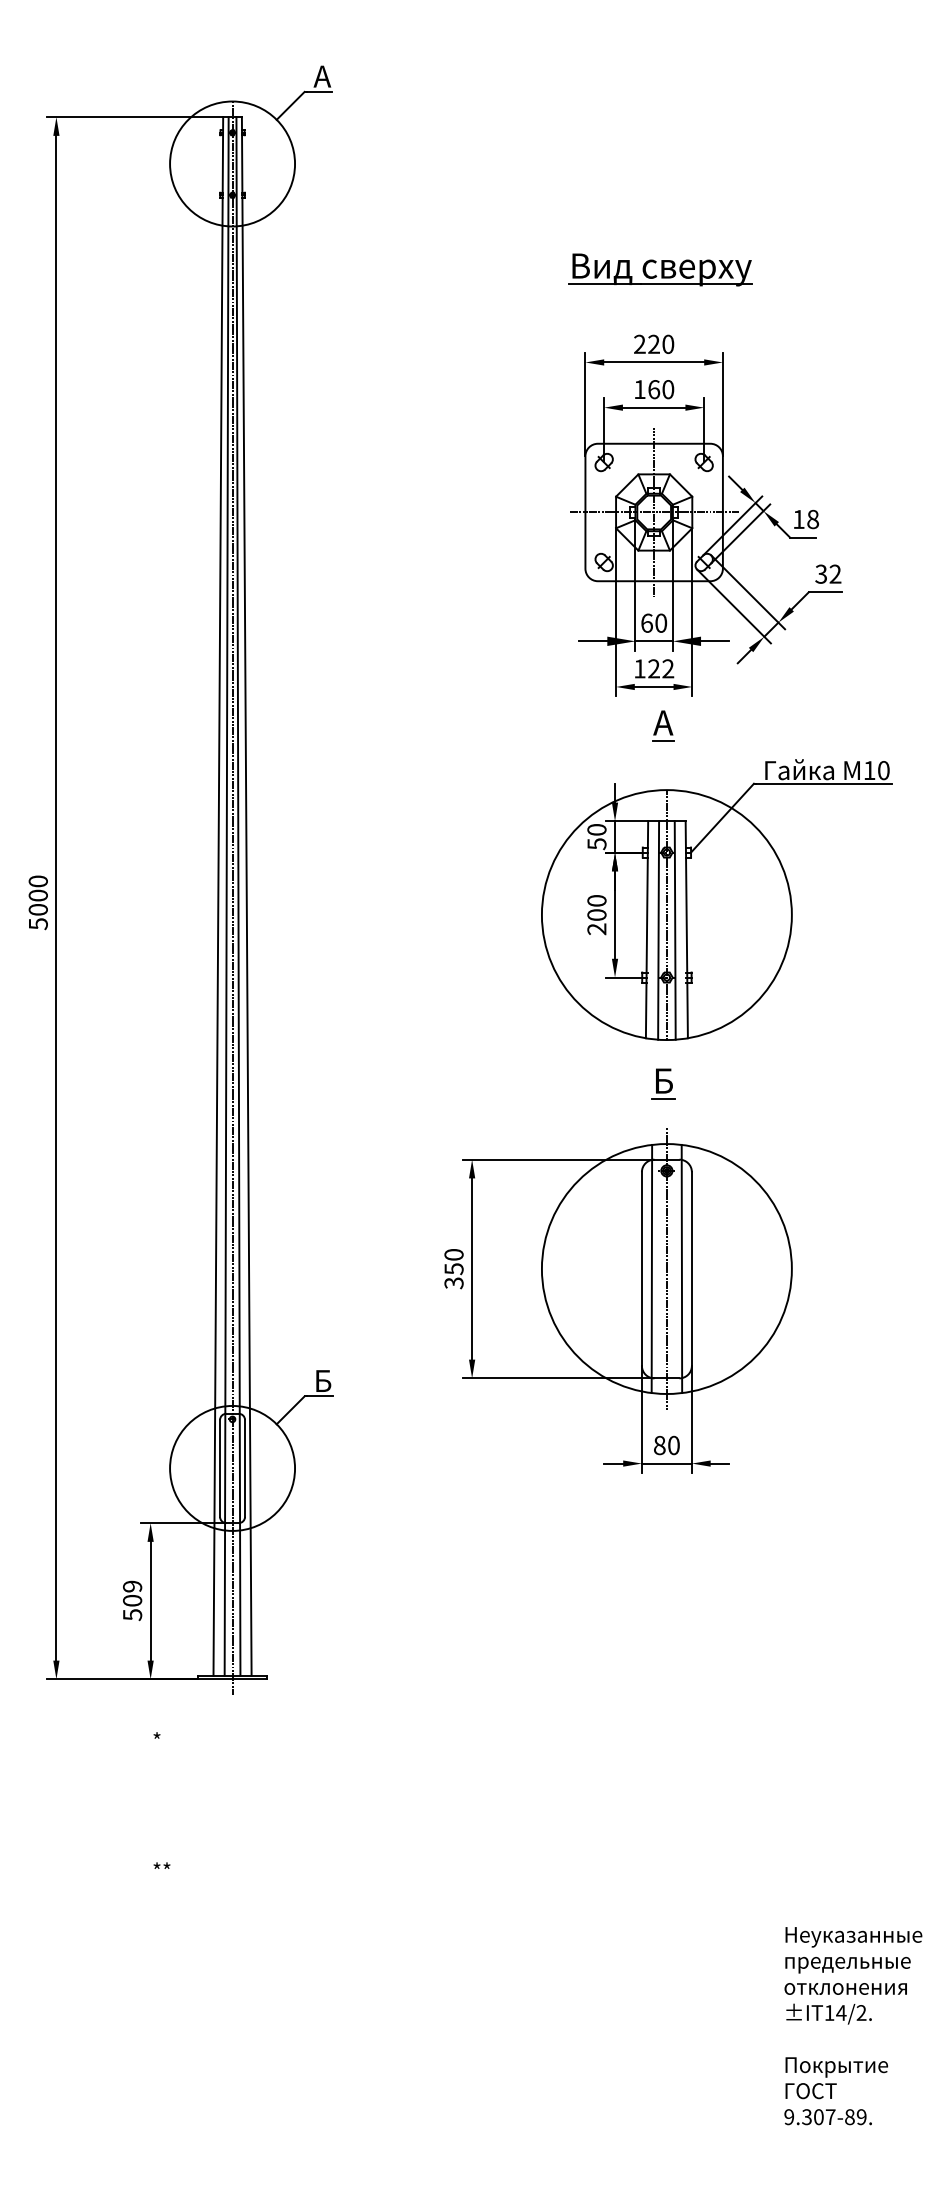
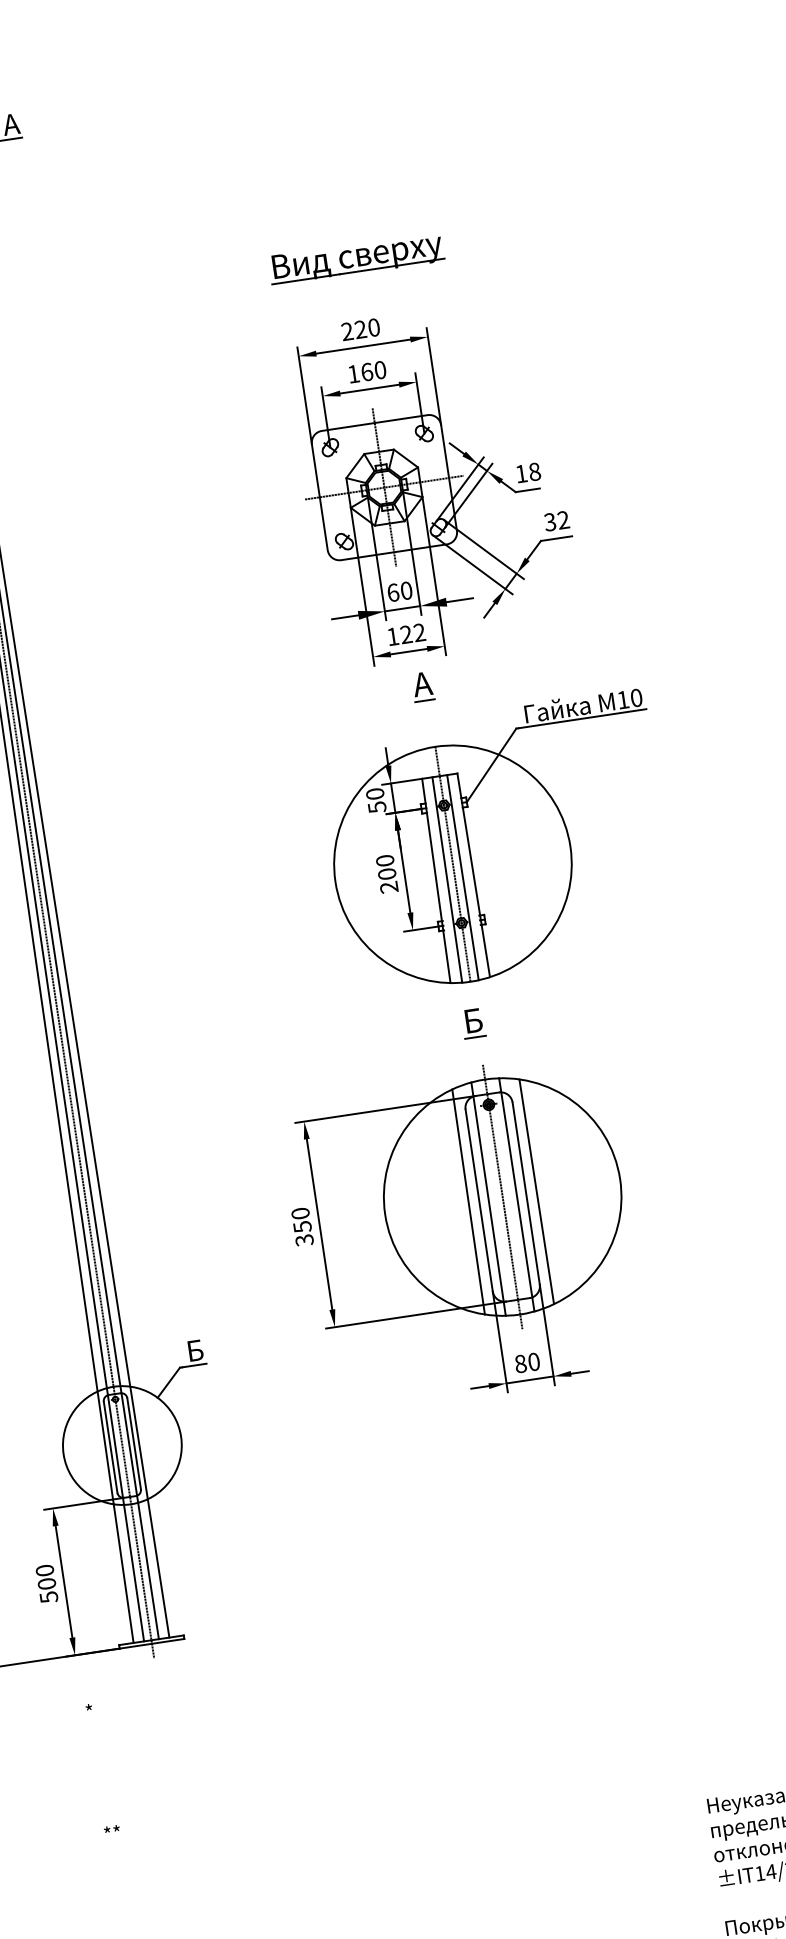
line: (630, 1268) -> (468, 1201), added
line: (702, 1268) -> (536, 1191), added
text: (132, 1586) -> (44, 1570), 509 -> 500

